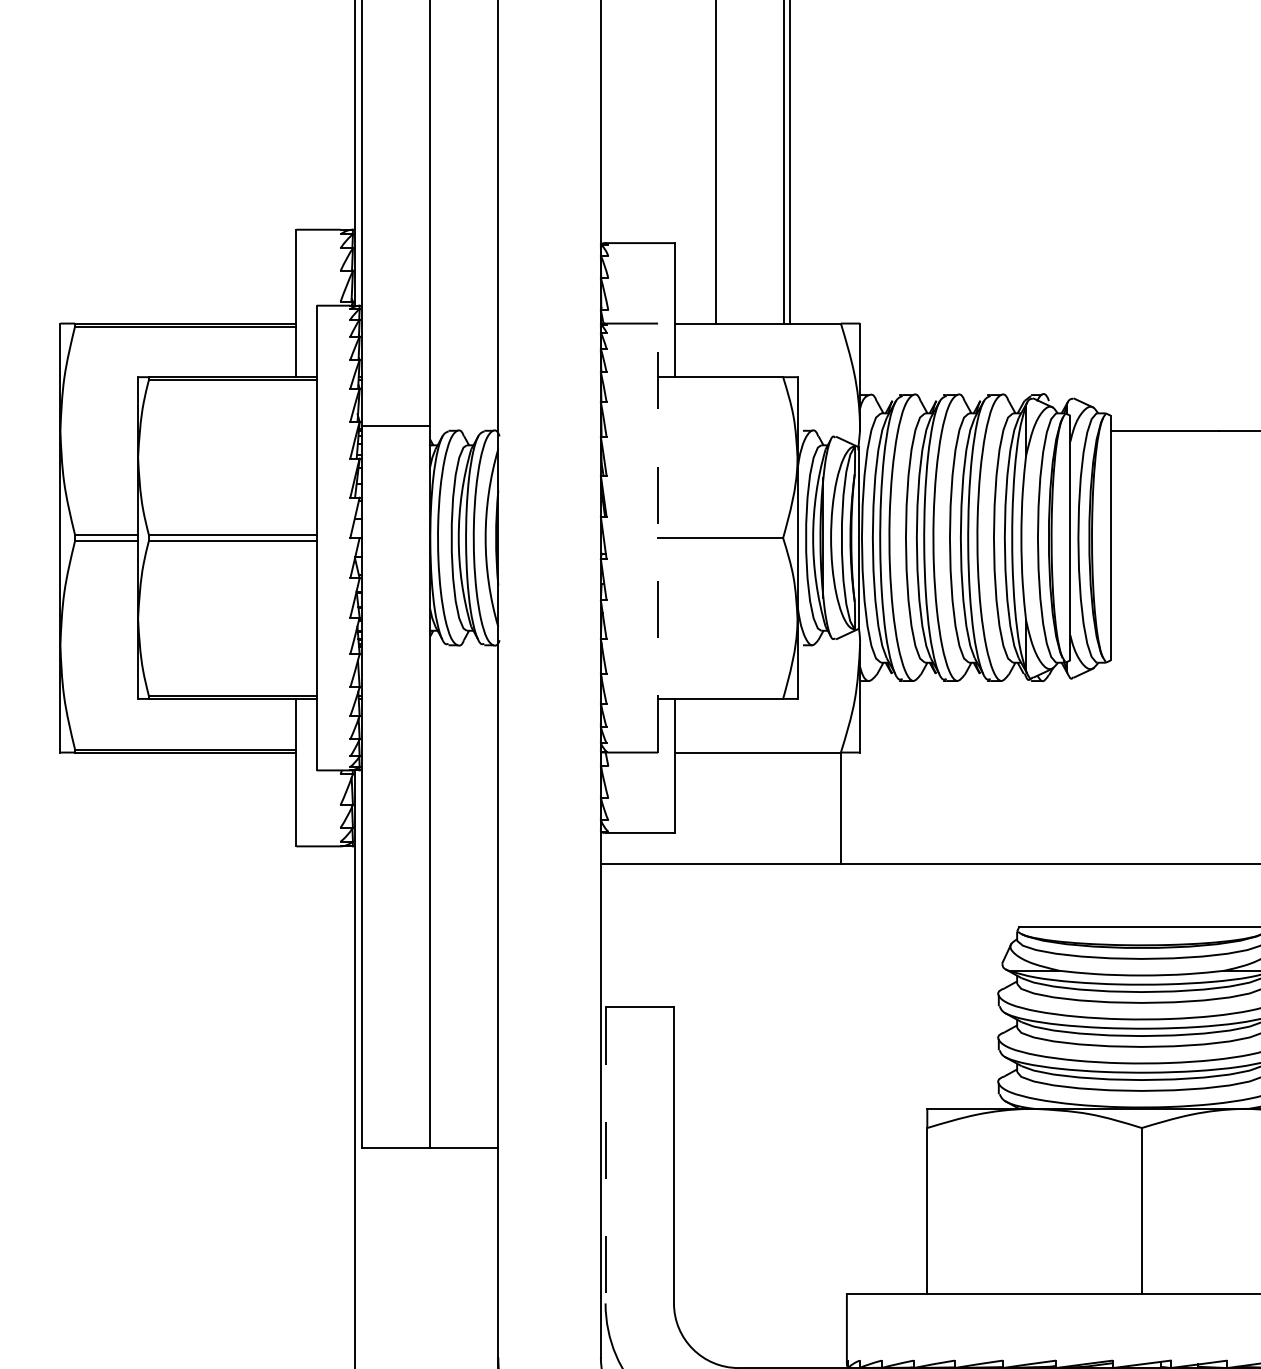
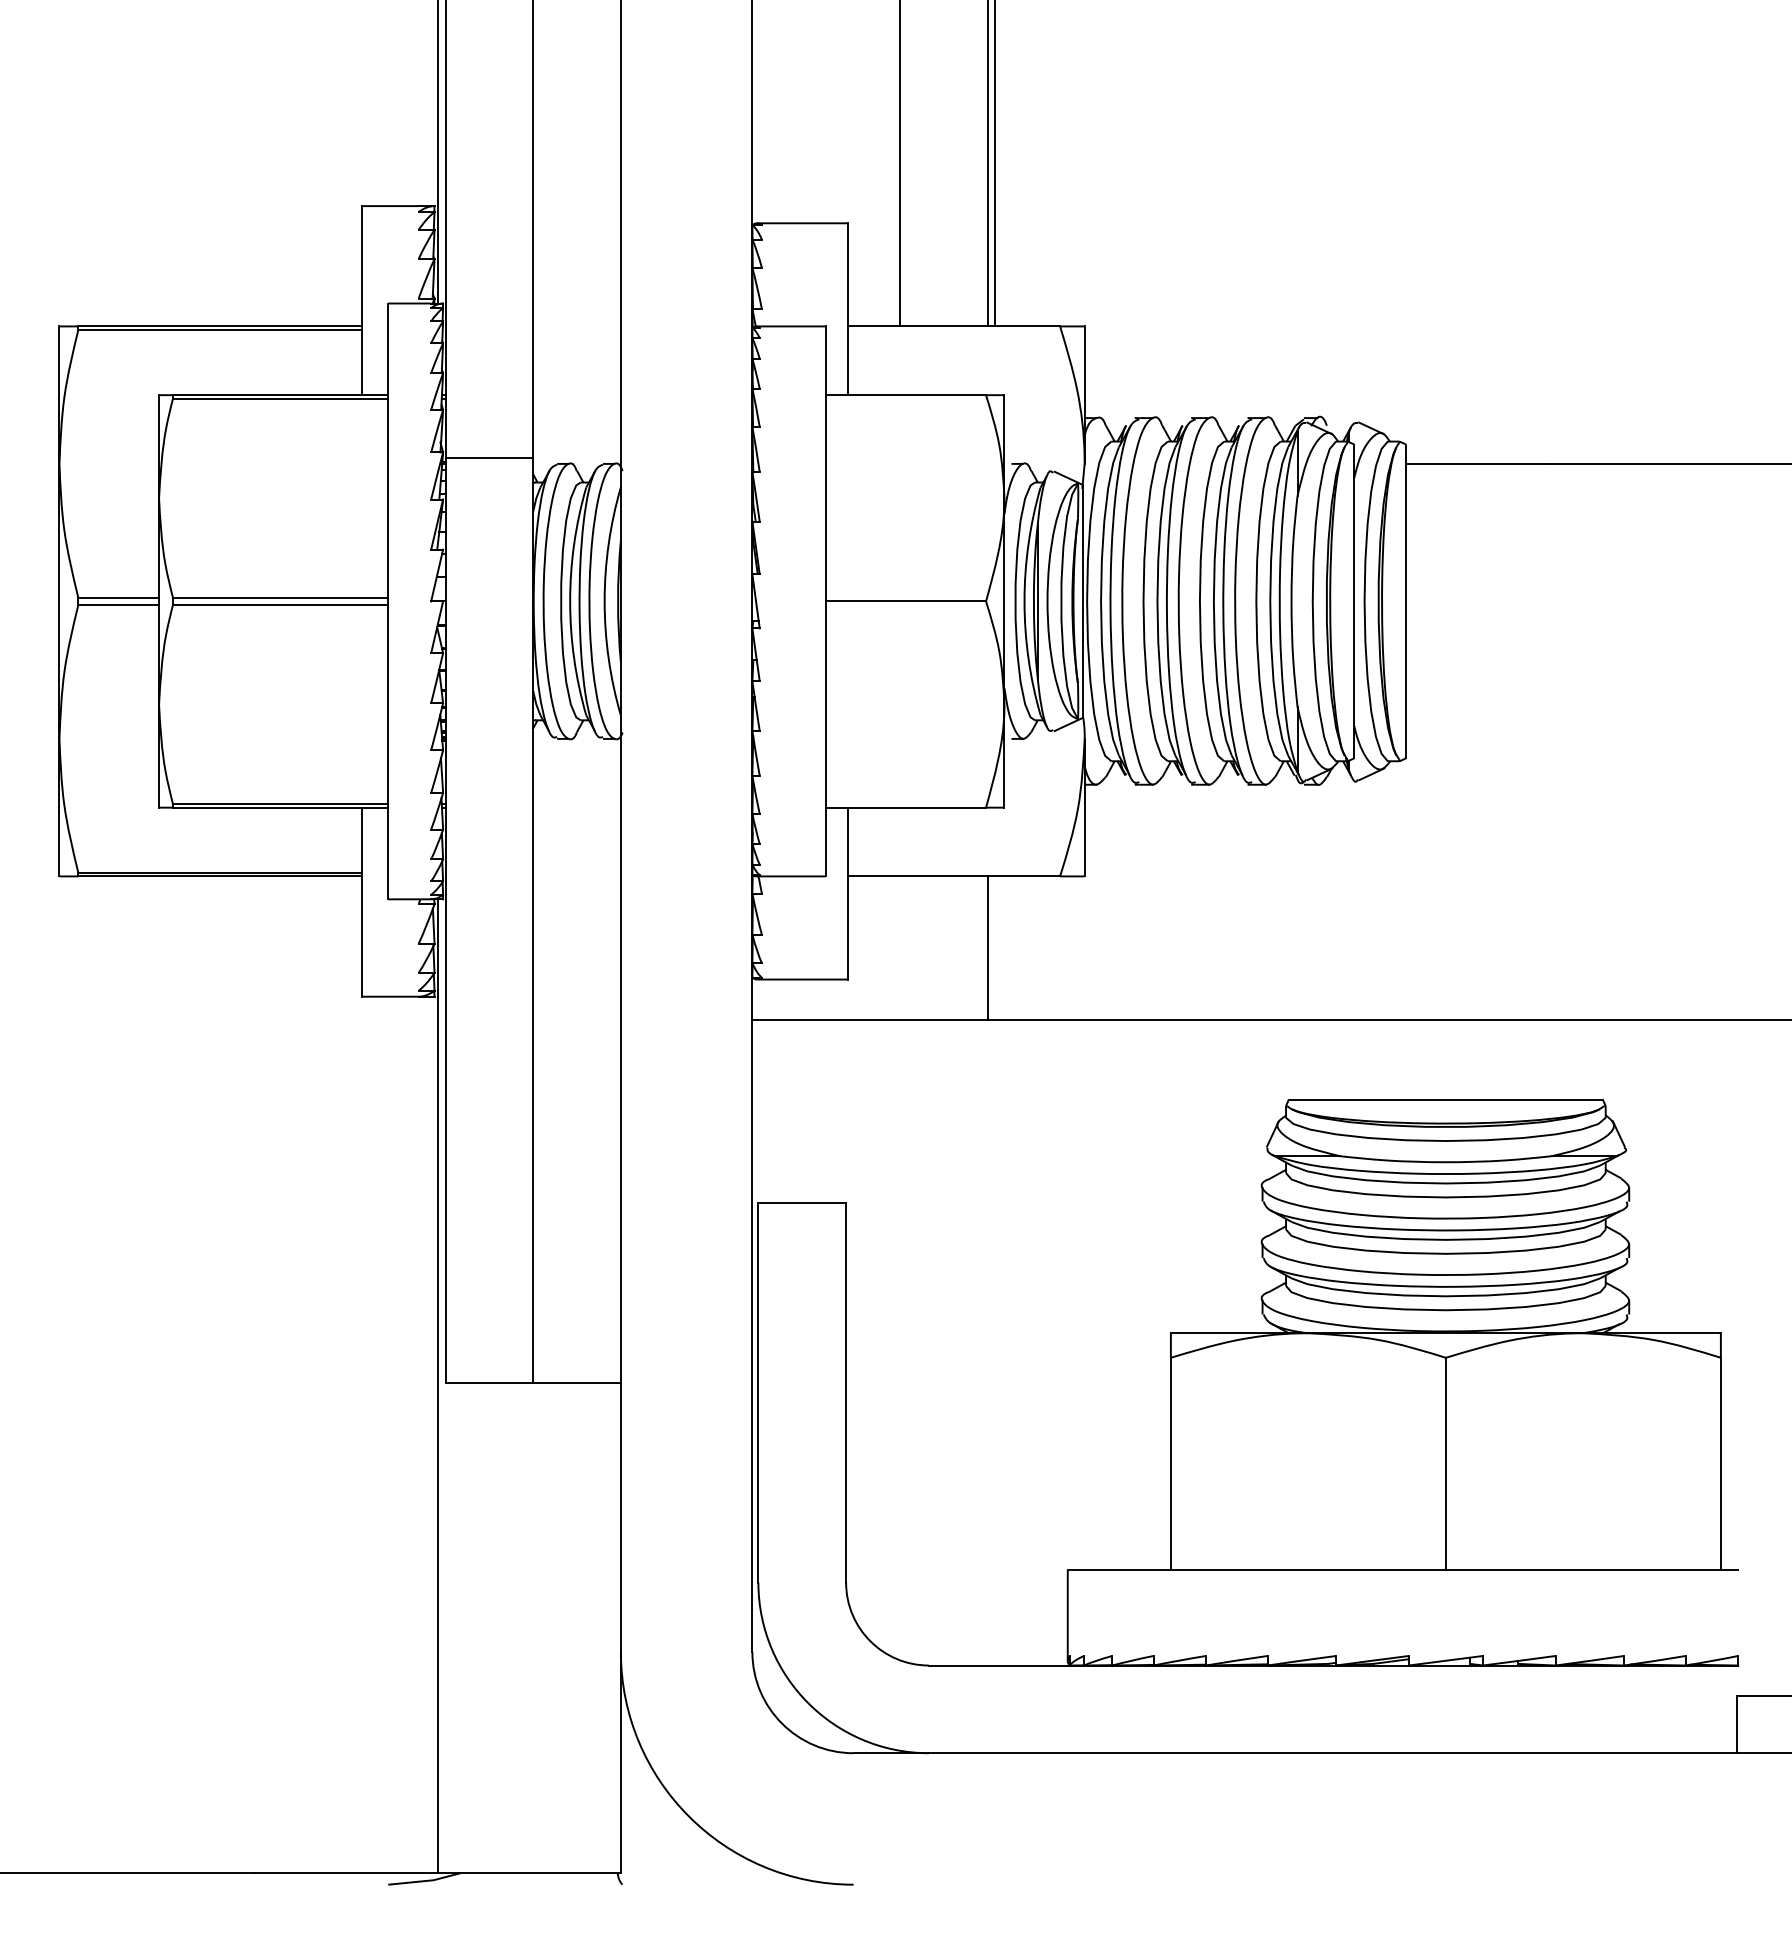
line: (657, 538) -> (825, 601), dashed -> solid
line: (841, 807) -> (987, 947), moved
line: (605, 1155) -> (758, 1392), dashed -> solid

